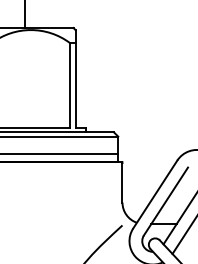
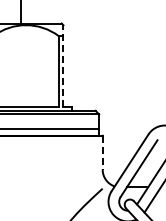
line: (75, 79) -> (63, 66), solid -> dashed
line: (122, 183) -> (102, 153), solid -> dashed

